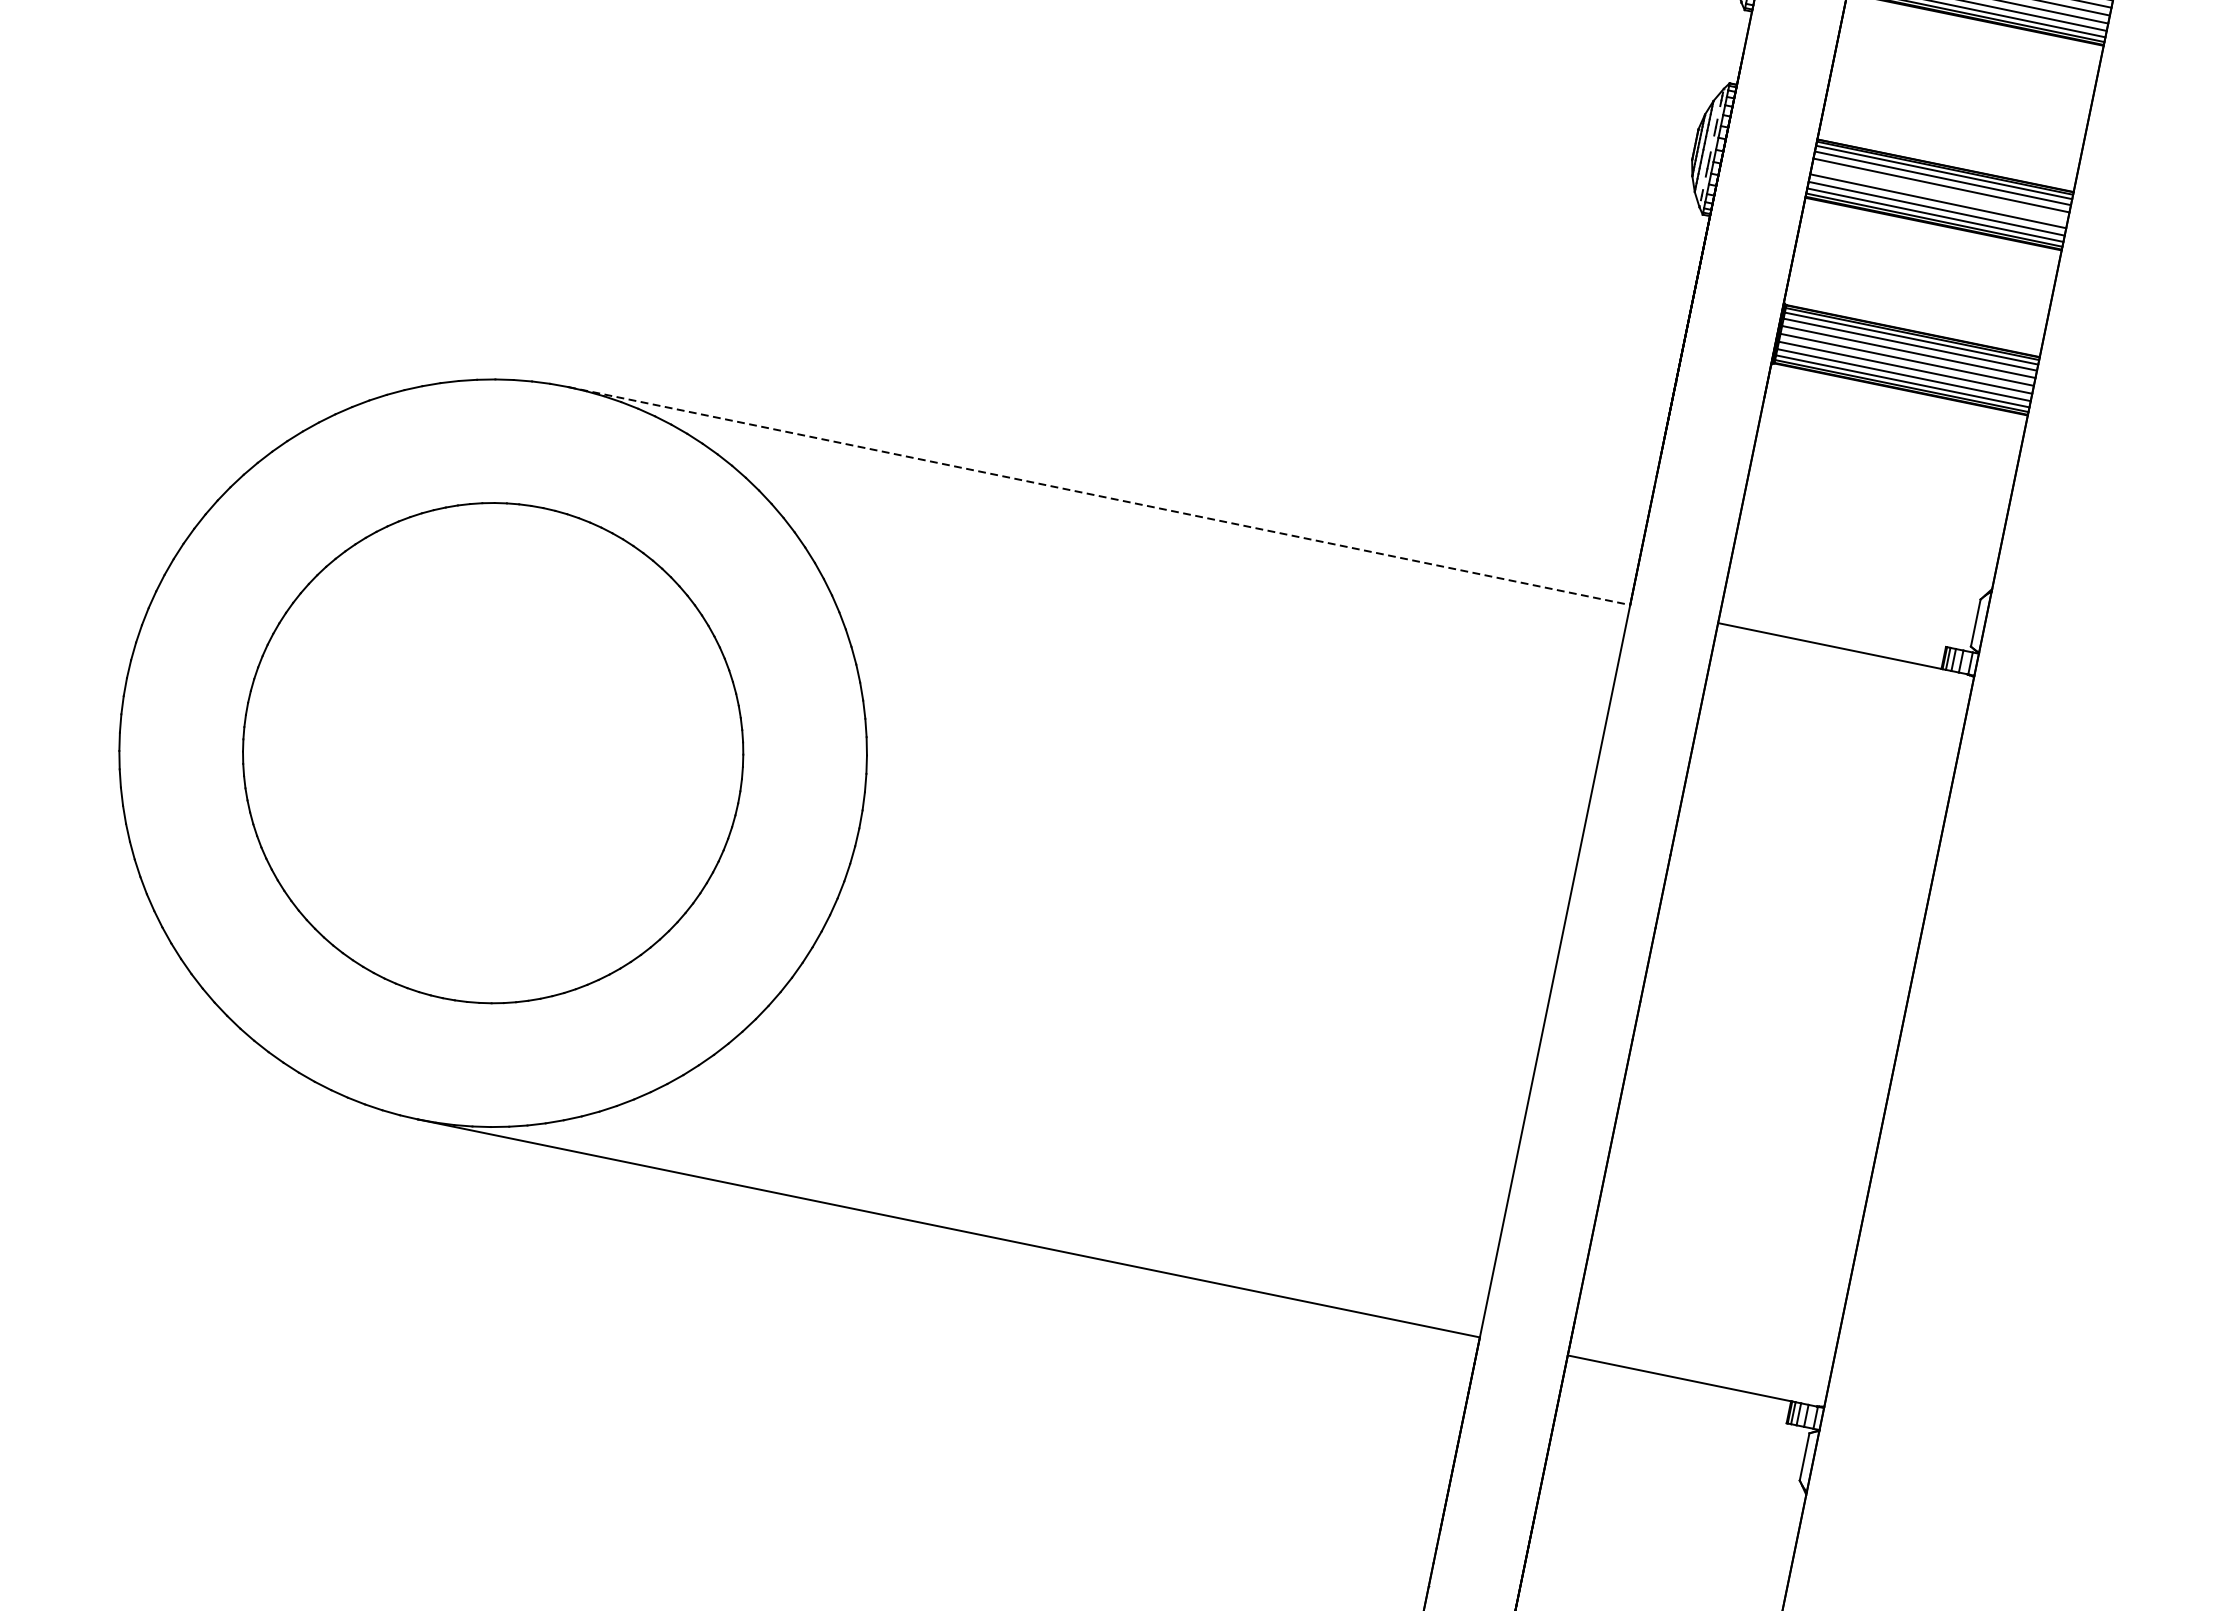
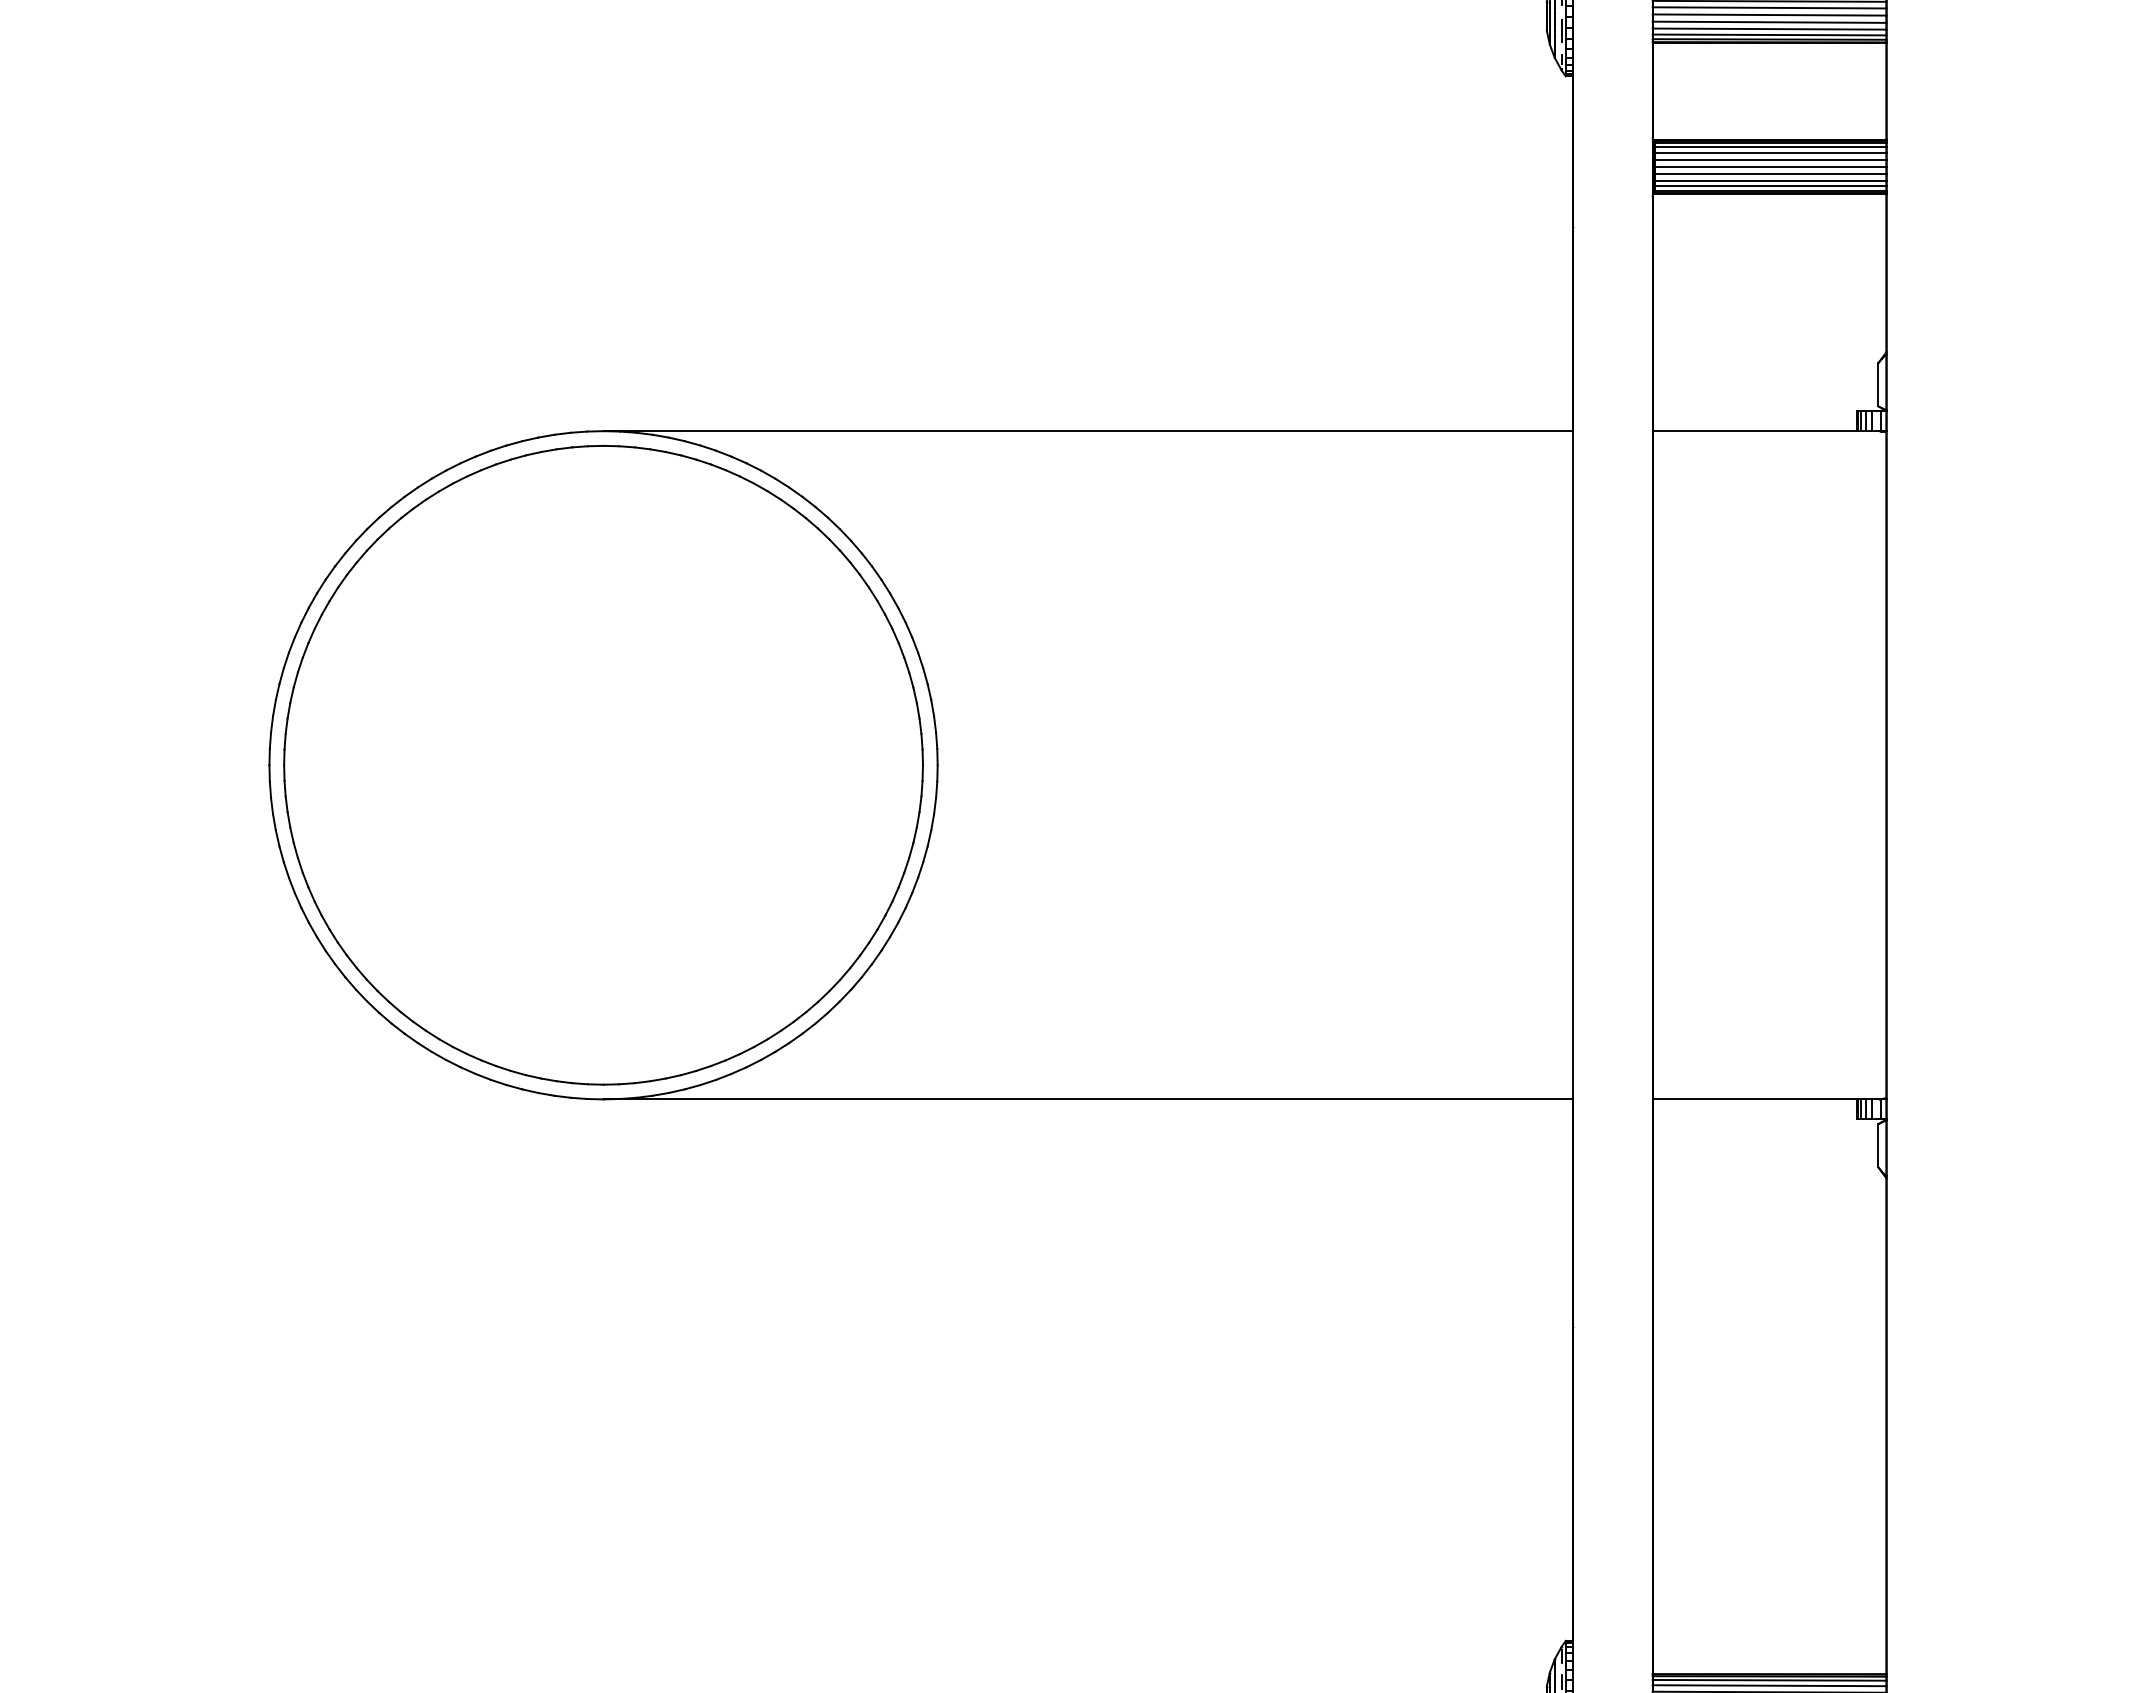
line: (1939, 192) -> (1769, 14), added
line: (1099, 496) -> (1088, 431), dashed -> solid
part: (493, 752) -> (603, 764), size x1.43

